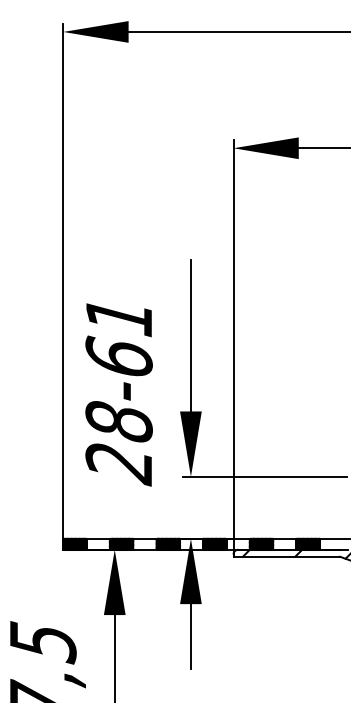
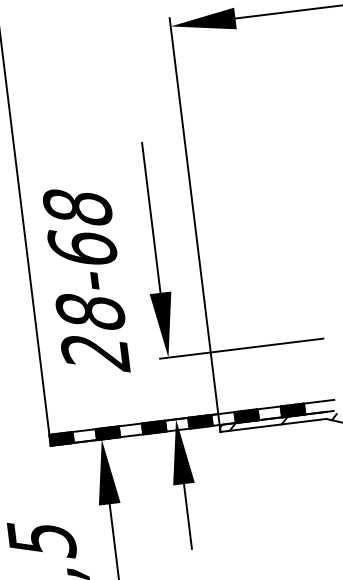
text: (118, 316) -> (77, 207), 28-61 -> 28-68

